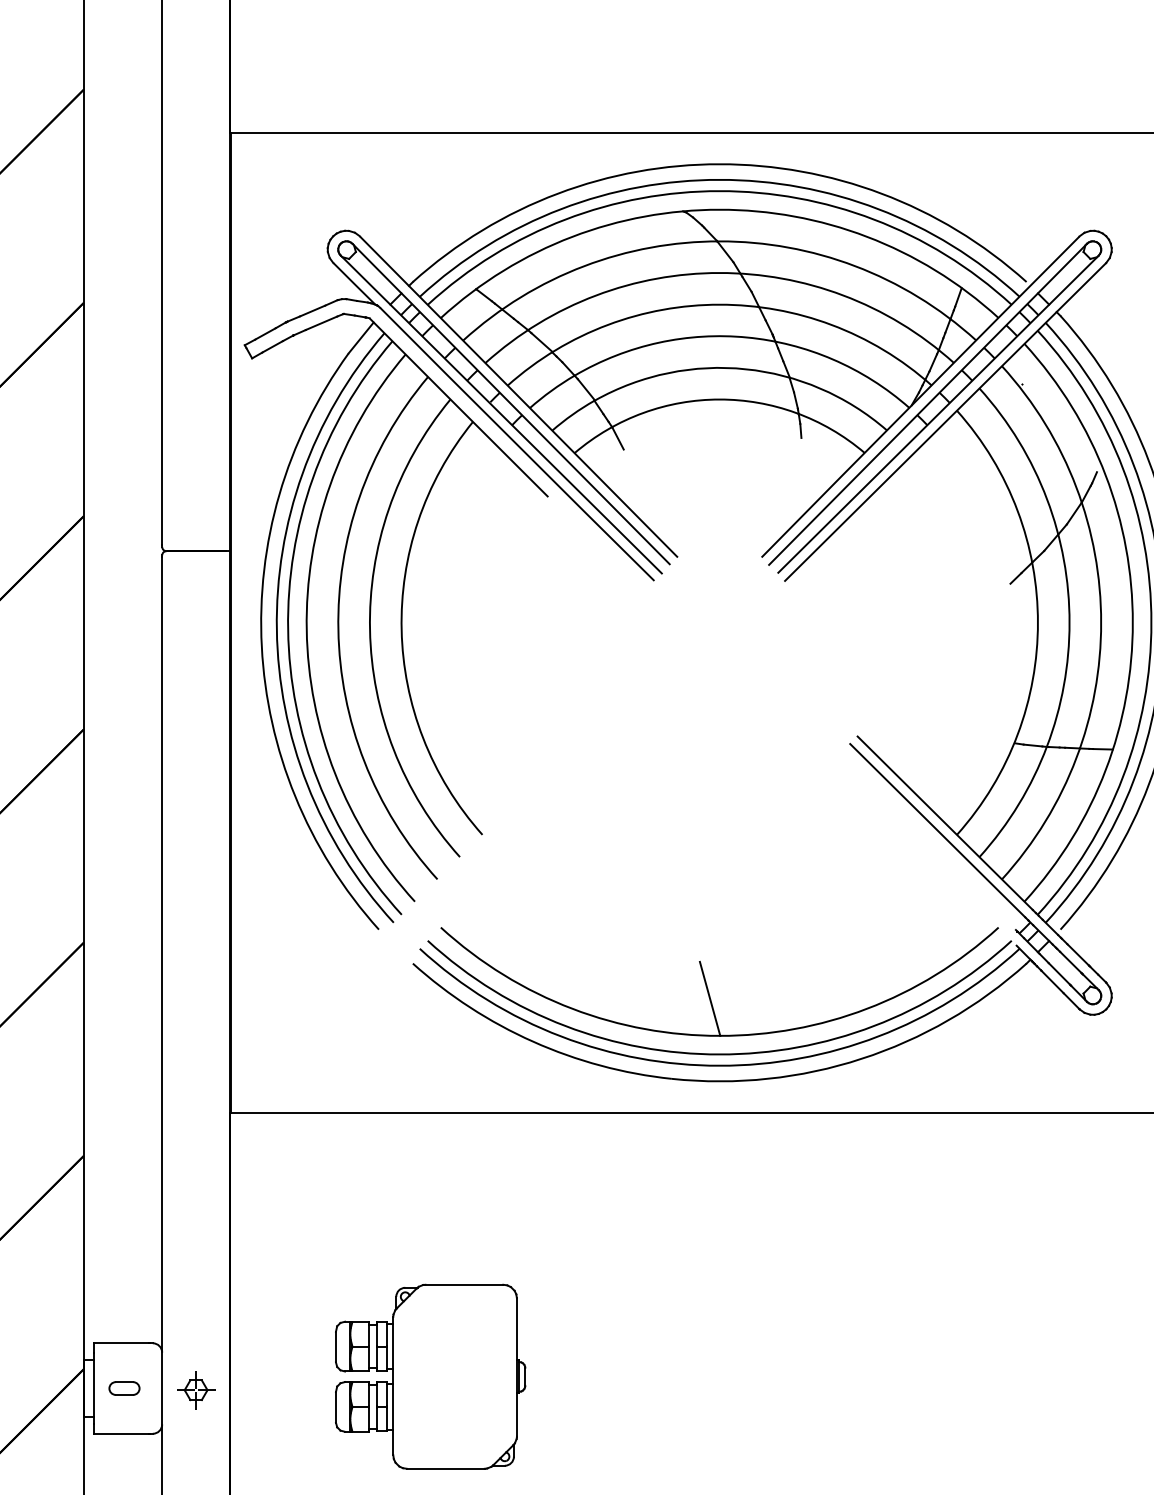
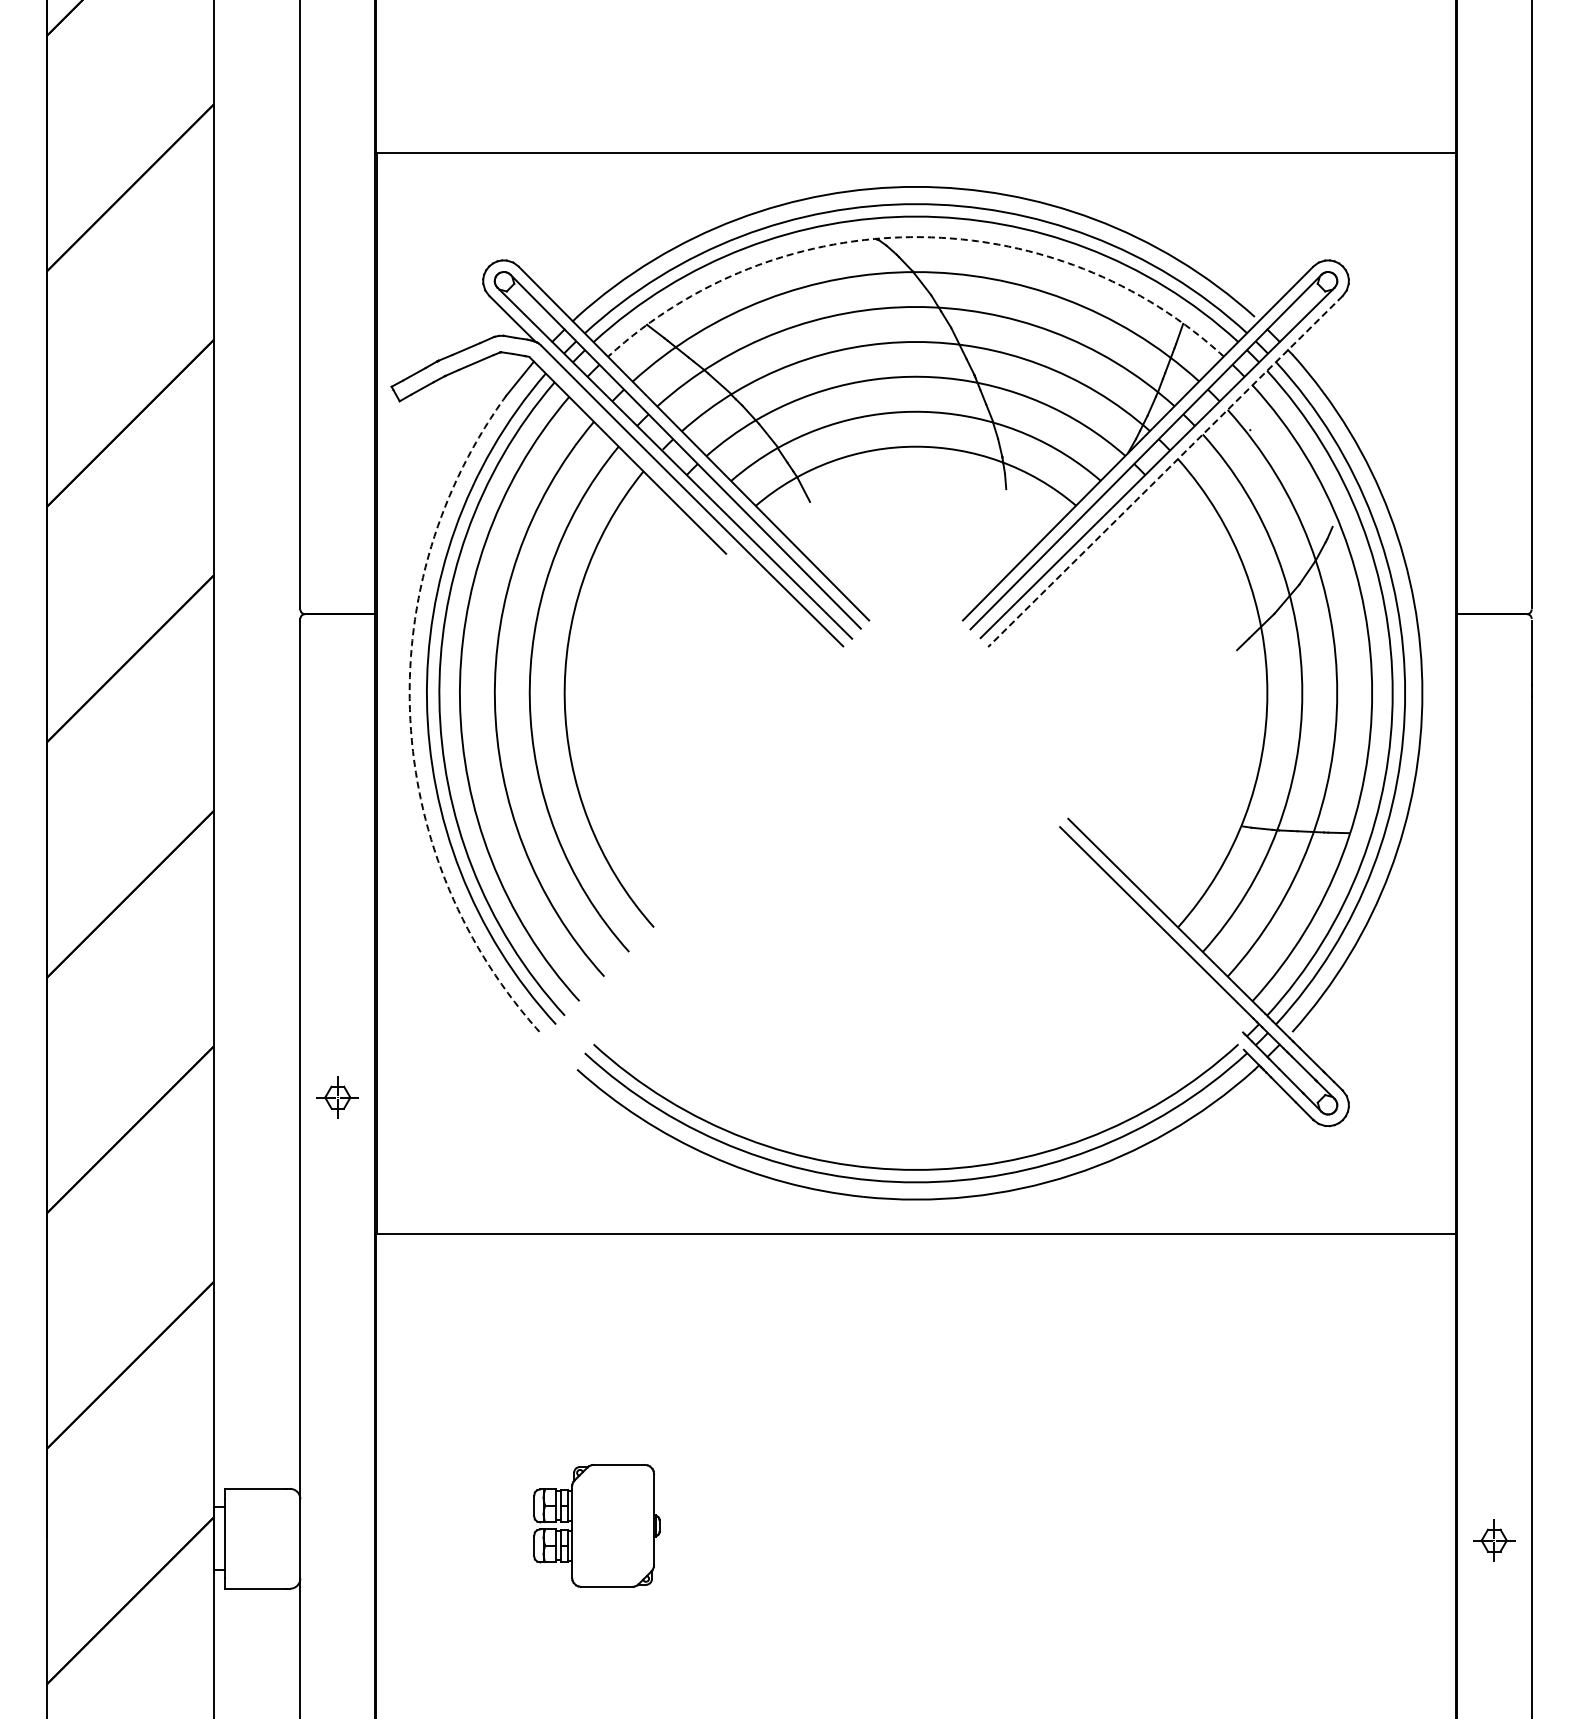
arc: (719, 210) -> (915, 237), solid -> dashed
line: (945, 421) -> (1165, 471), solid -> dashed
arc: (261, 646) -> (410, 719), solid -> dashed
part: (707, 985) -> (902, 1093), removed
part: (430, 1376) -> (596, 1525), size x0.6
part: (124, 1388) -> (258, 1538), removed
part: (195, 1390) -> (337, 1097), moved

